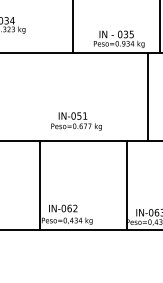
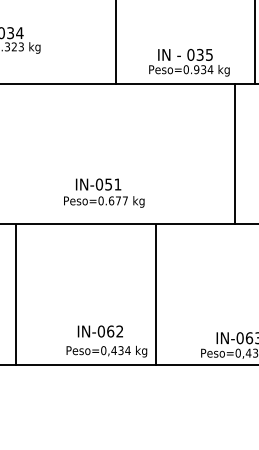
text: (76, 121) -> (104, 193), moved
line: (39, 185) -> (15, 294), moved
line: (127, 185) -> (156, 294), moved

